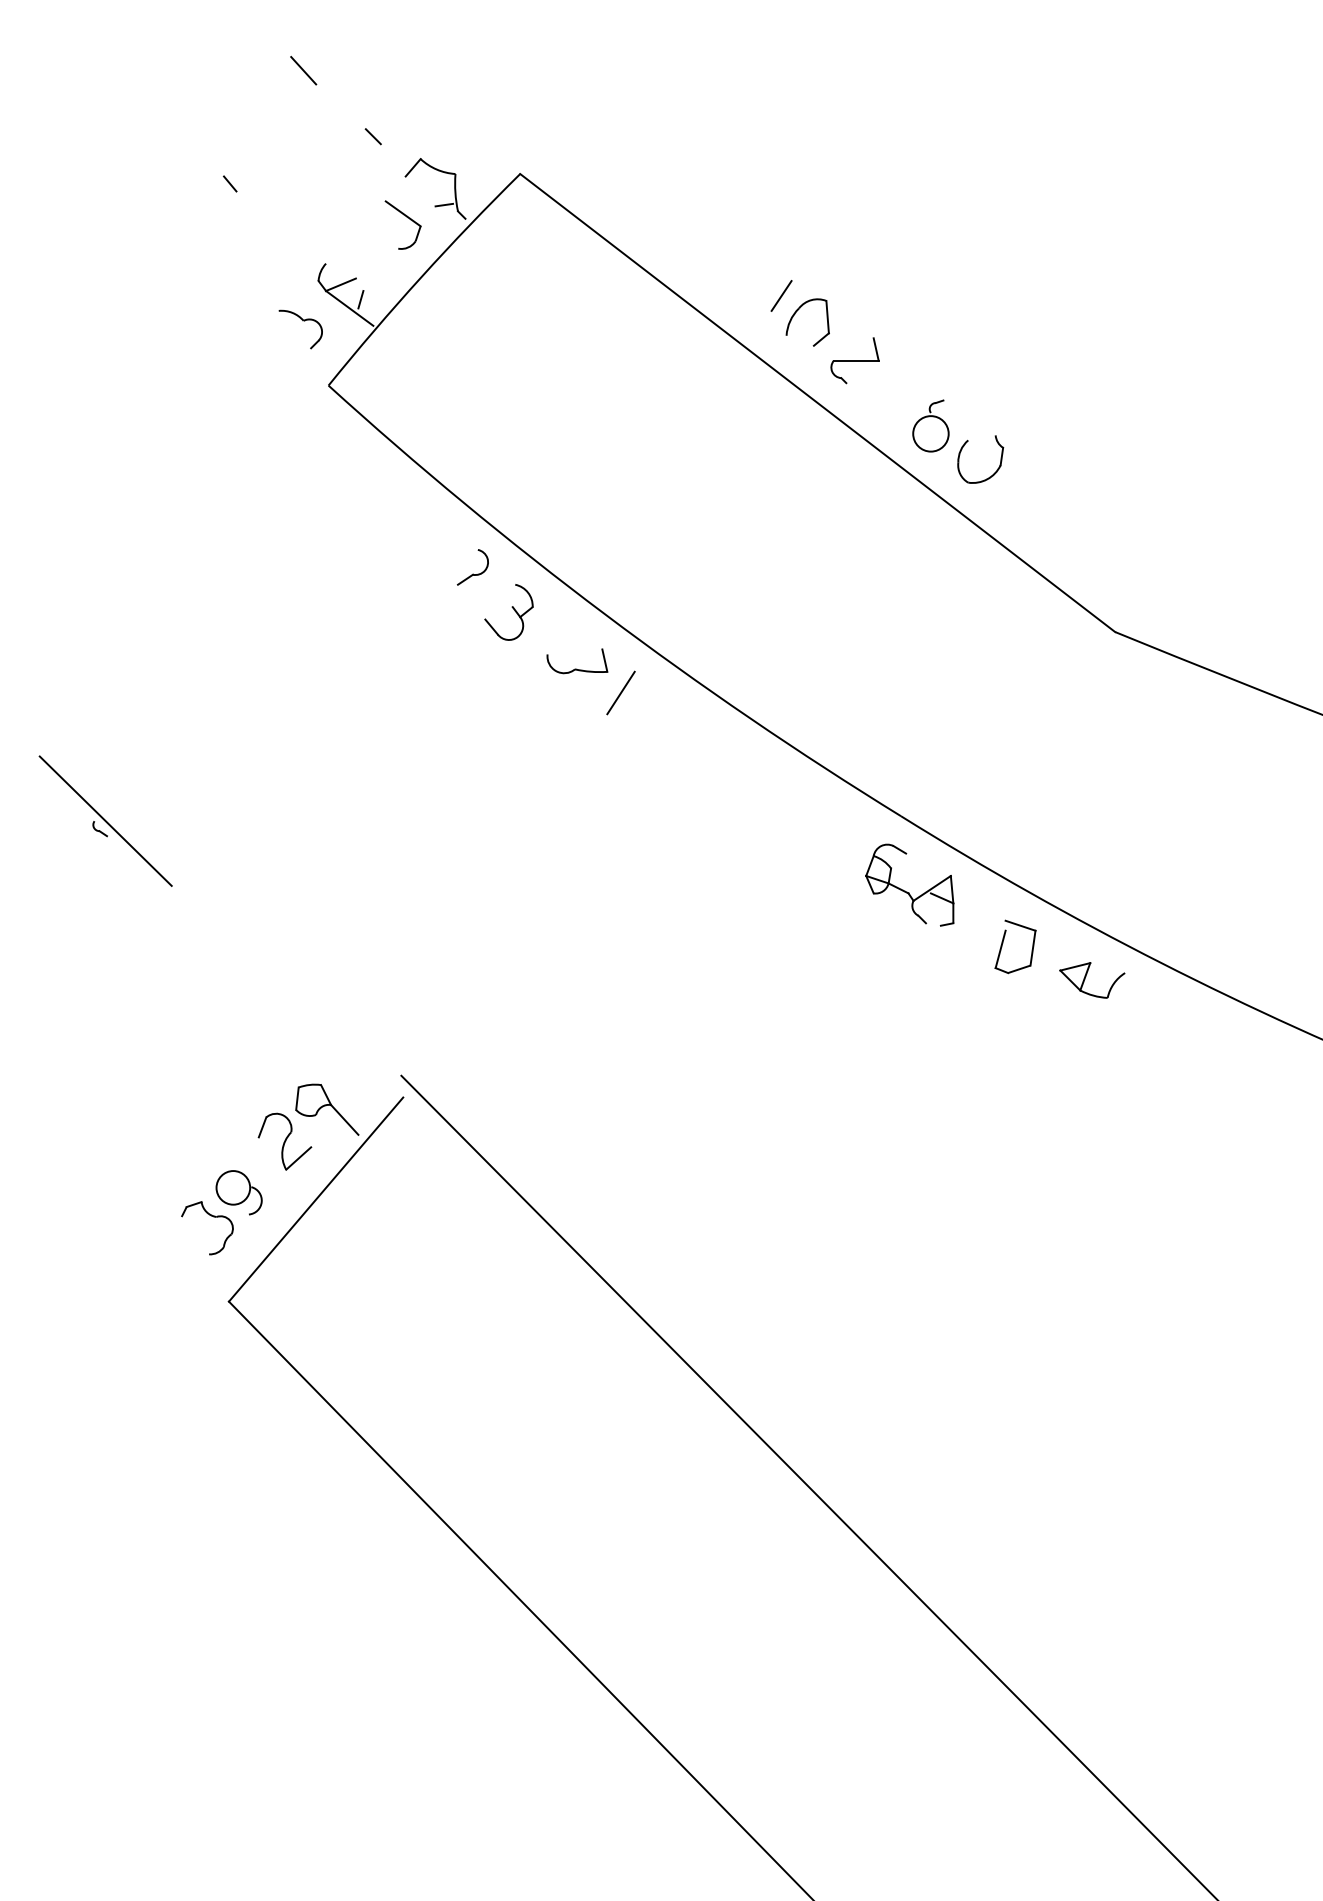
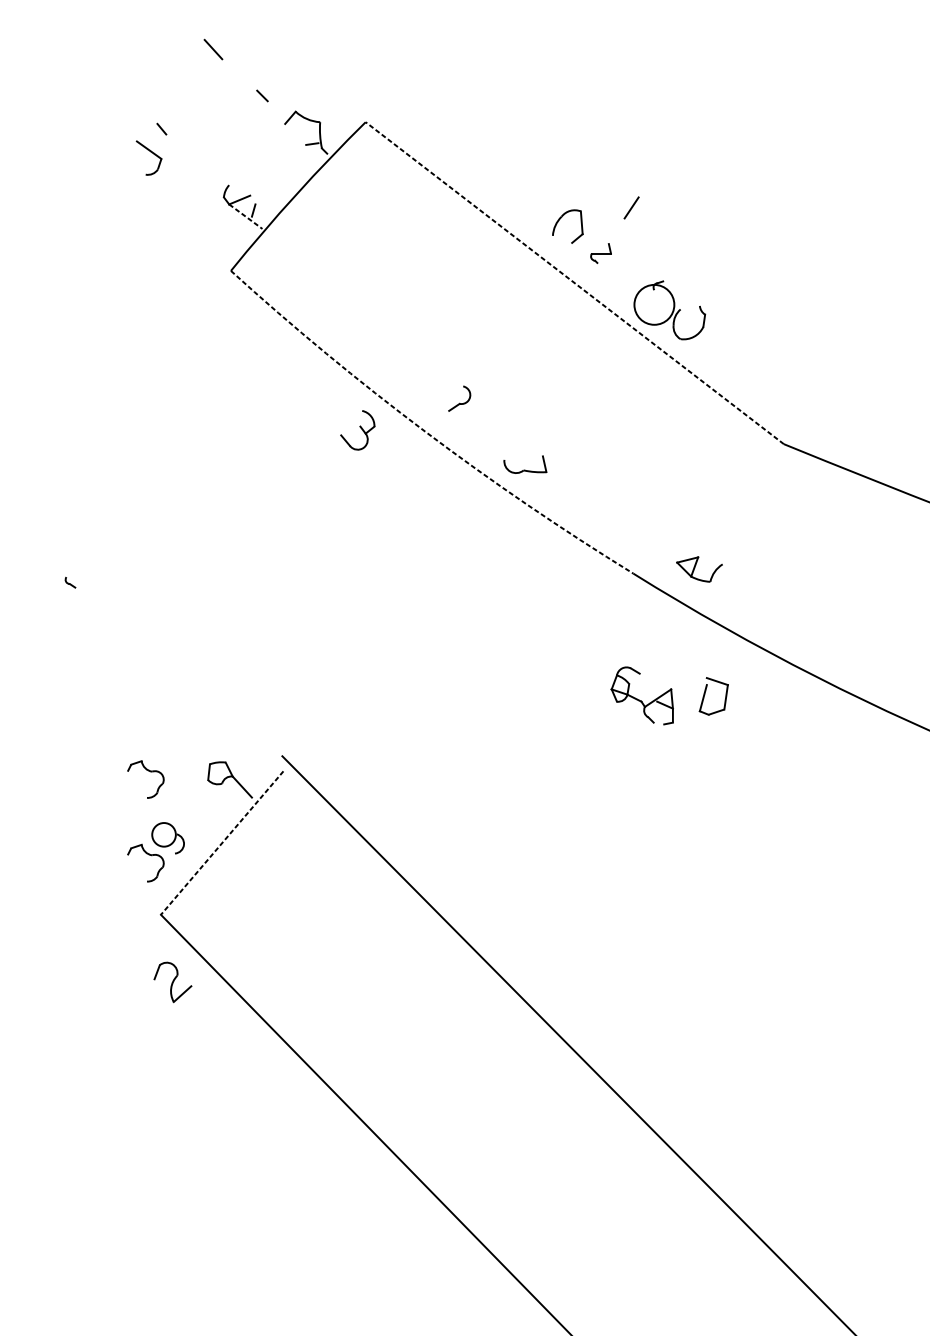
part: (407, 218) -> (152, 153), moved
line: (781, 295) -> (631, 207), moved
line: (350, 308) -> (246, 216), solid -> dashed
part: (302, 321) -> (212, 225), removed
part: (854, 360) -> (600, 253), size x0.6
line: (817, 402) -> (574, 282), solid -> dashed
circle: (930, 433) -> (654, 304), size x1.6
part: (472, 567) -> (459, 398), moved
arc: (604, 614) -> (424, 431), solid -> dashed
part: (576, 668) -> (524, 469), moved
line: (620, 692) -> (436, 486), removed
line: (105, 820) -> (74, 576), removed
part: (905, 890) -> (639, 699), moved
part: (1003, 943) -> (705, 694), moved
part: (1085, 979) -> (694, 568), moved
part: (213, 1098) -> (150, 772), added
part: (284, 1141) -> (172, 982), moved
line: (315, 1199) -> (221, 843), solid -> dashed

